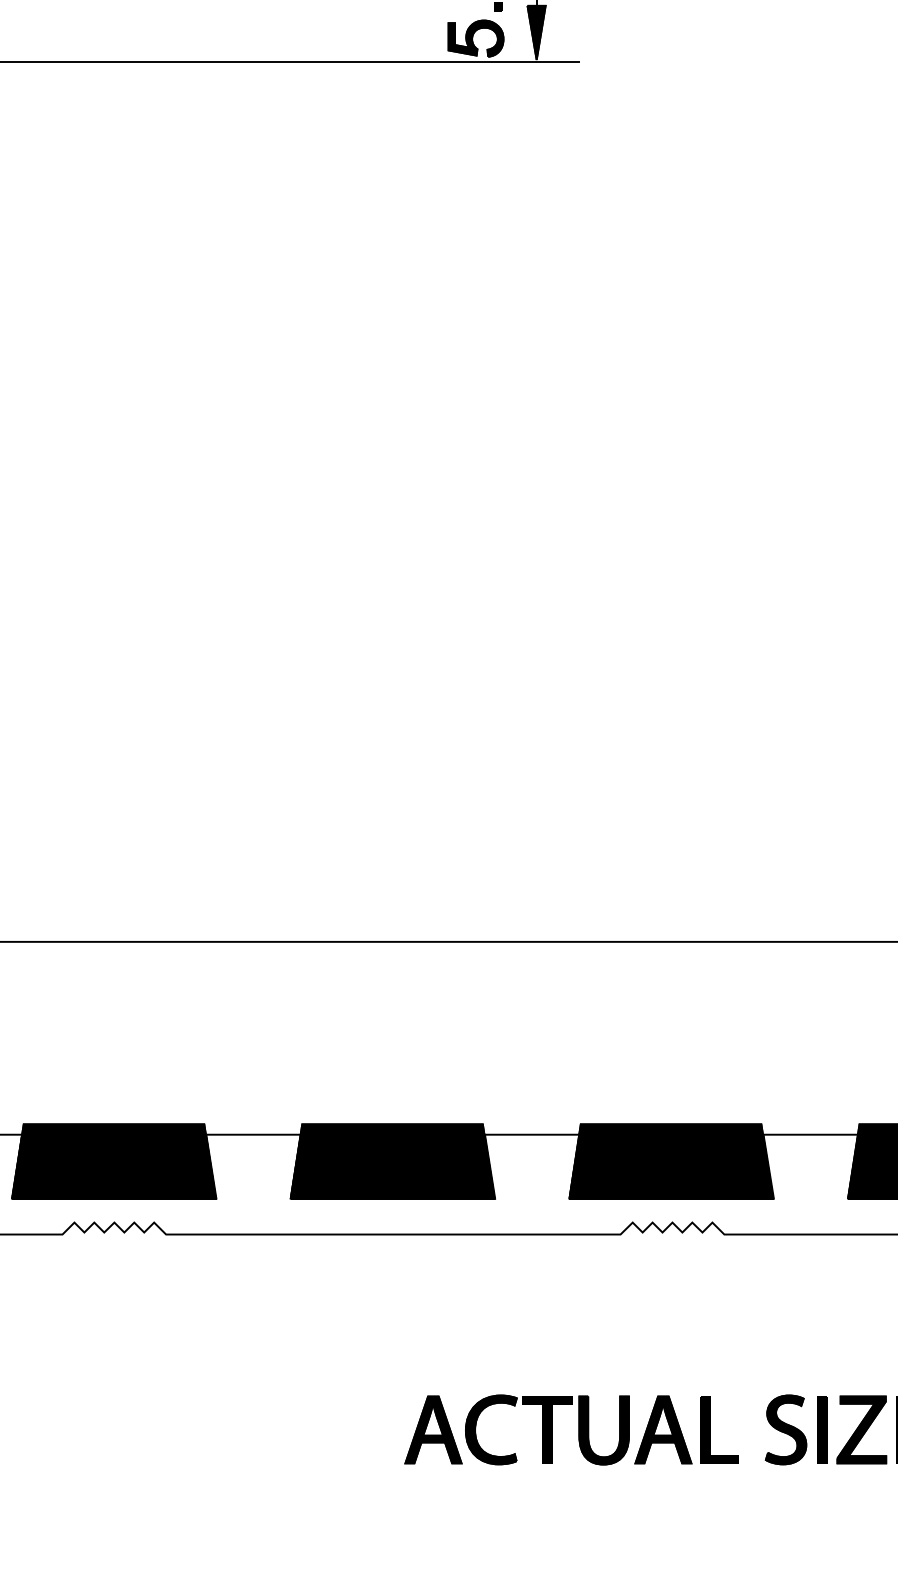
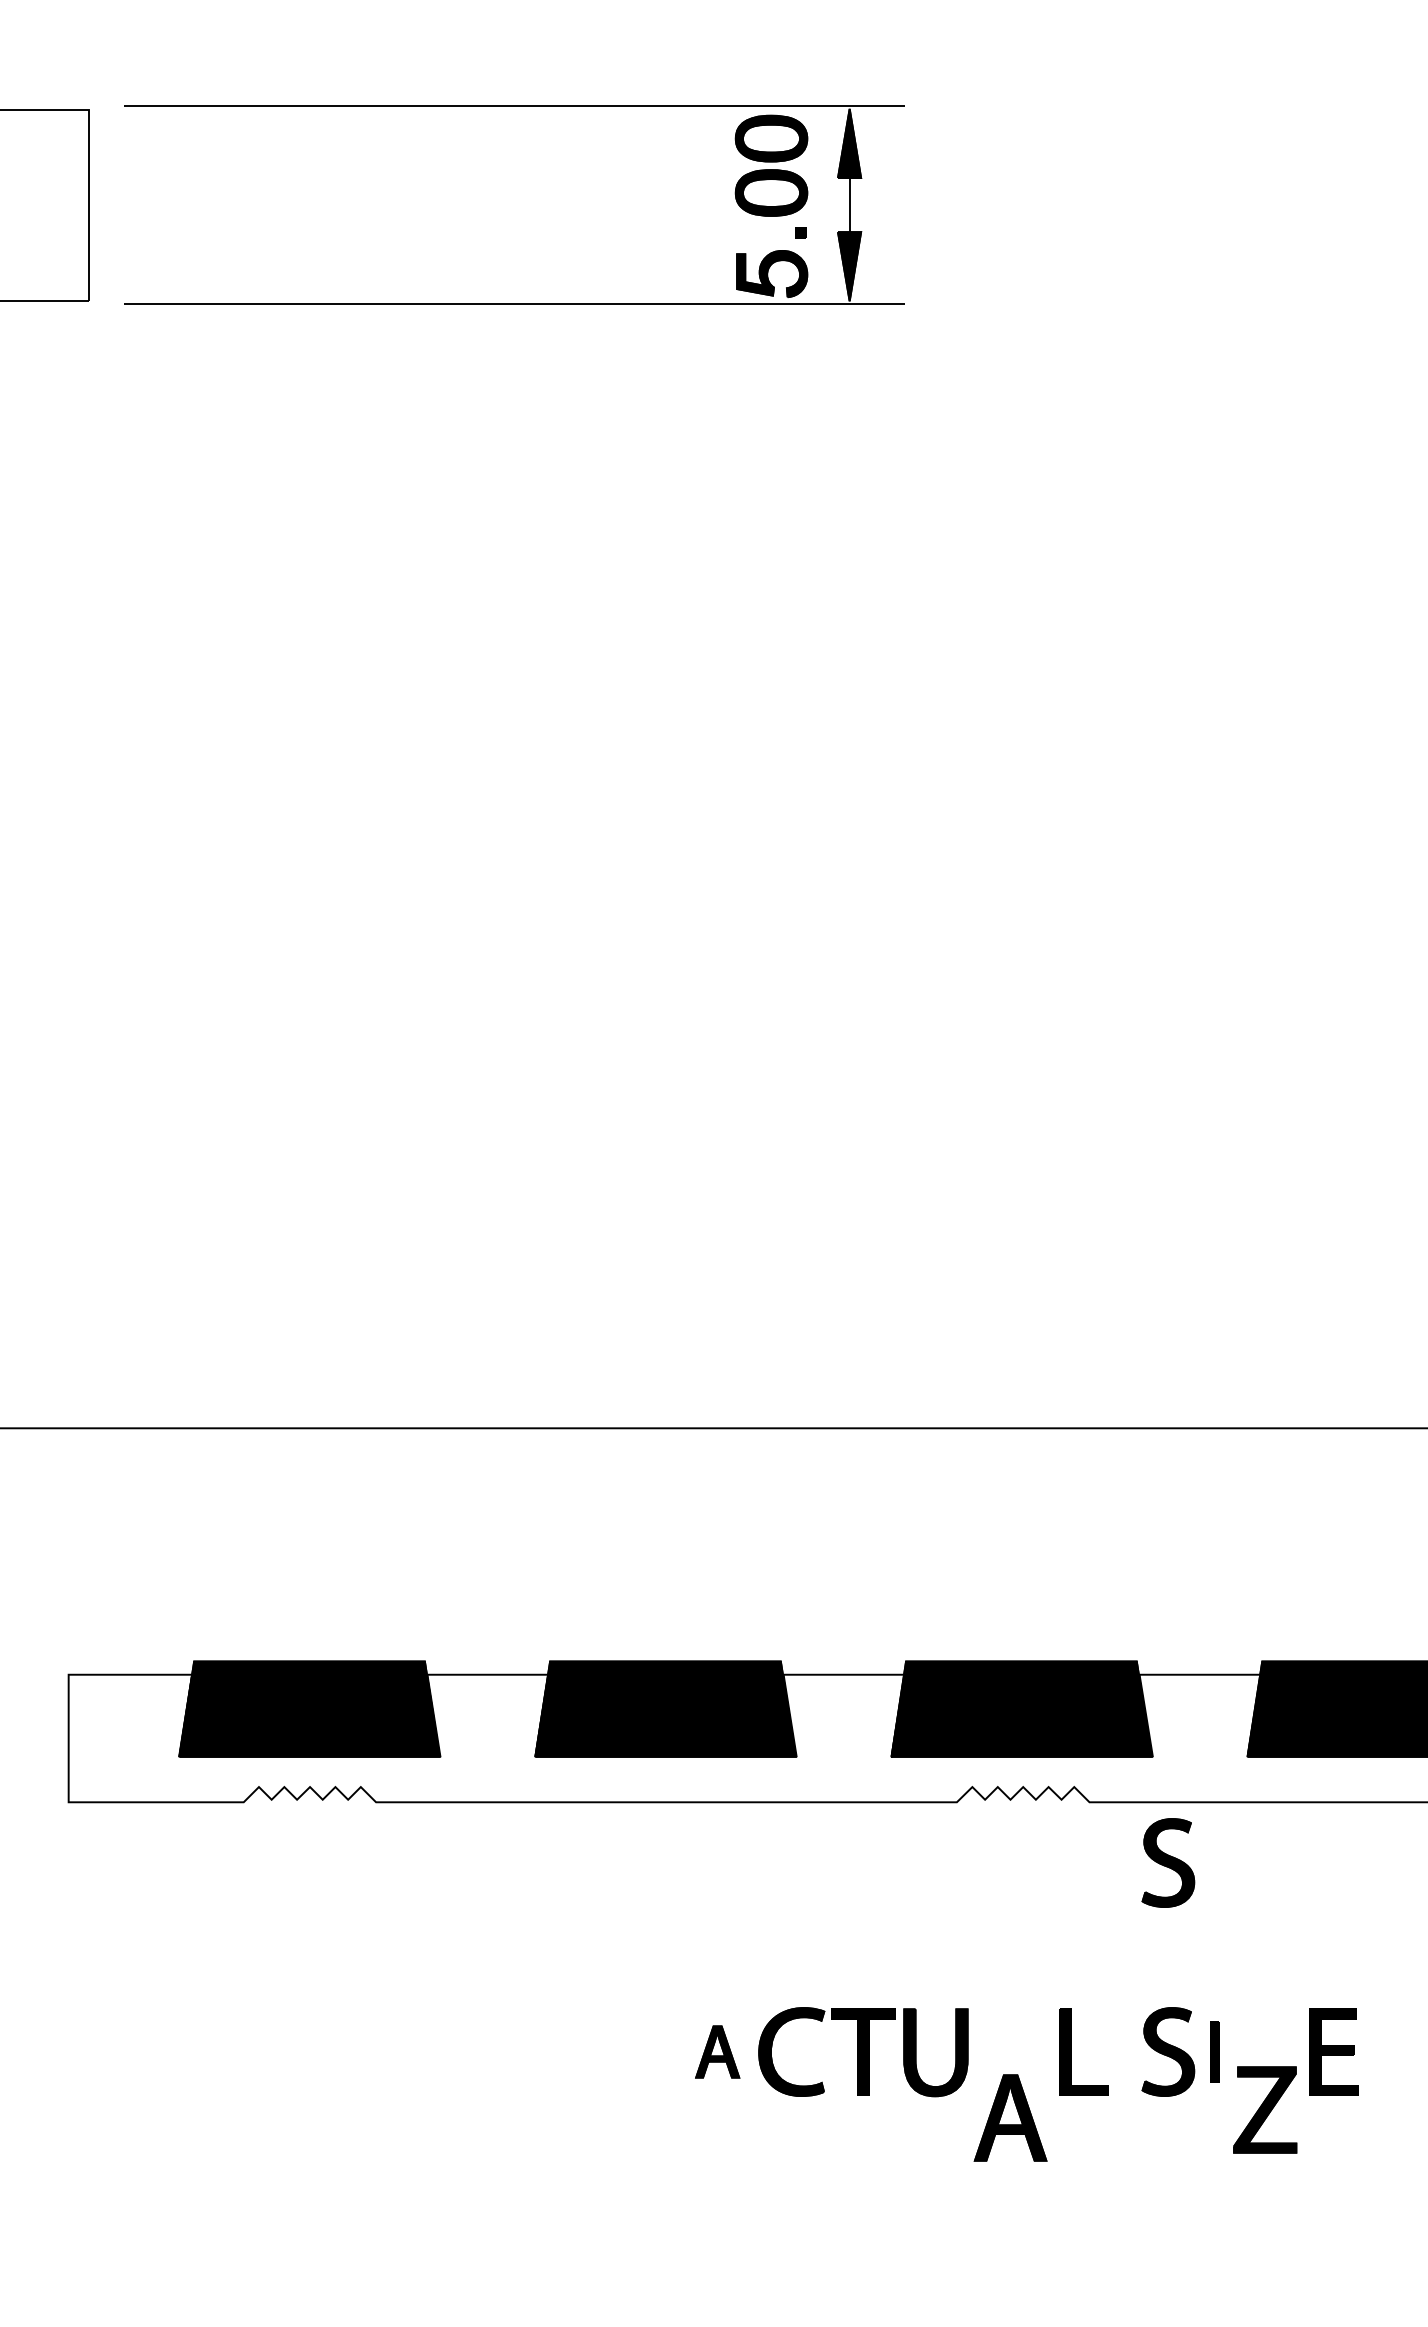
part: (786, 1281) -> (1168, 1862), added
part: (433, 1429) -> (717, 2051), size x0.6
part: (663, 1429) -> (1010, 2117), moved
part: (822, 1429) -> (1214, 2051), size x0.7
part: (862, 1429) -> (1265, 2109), moved

